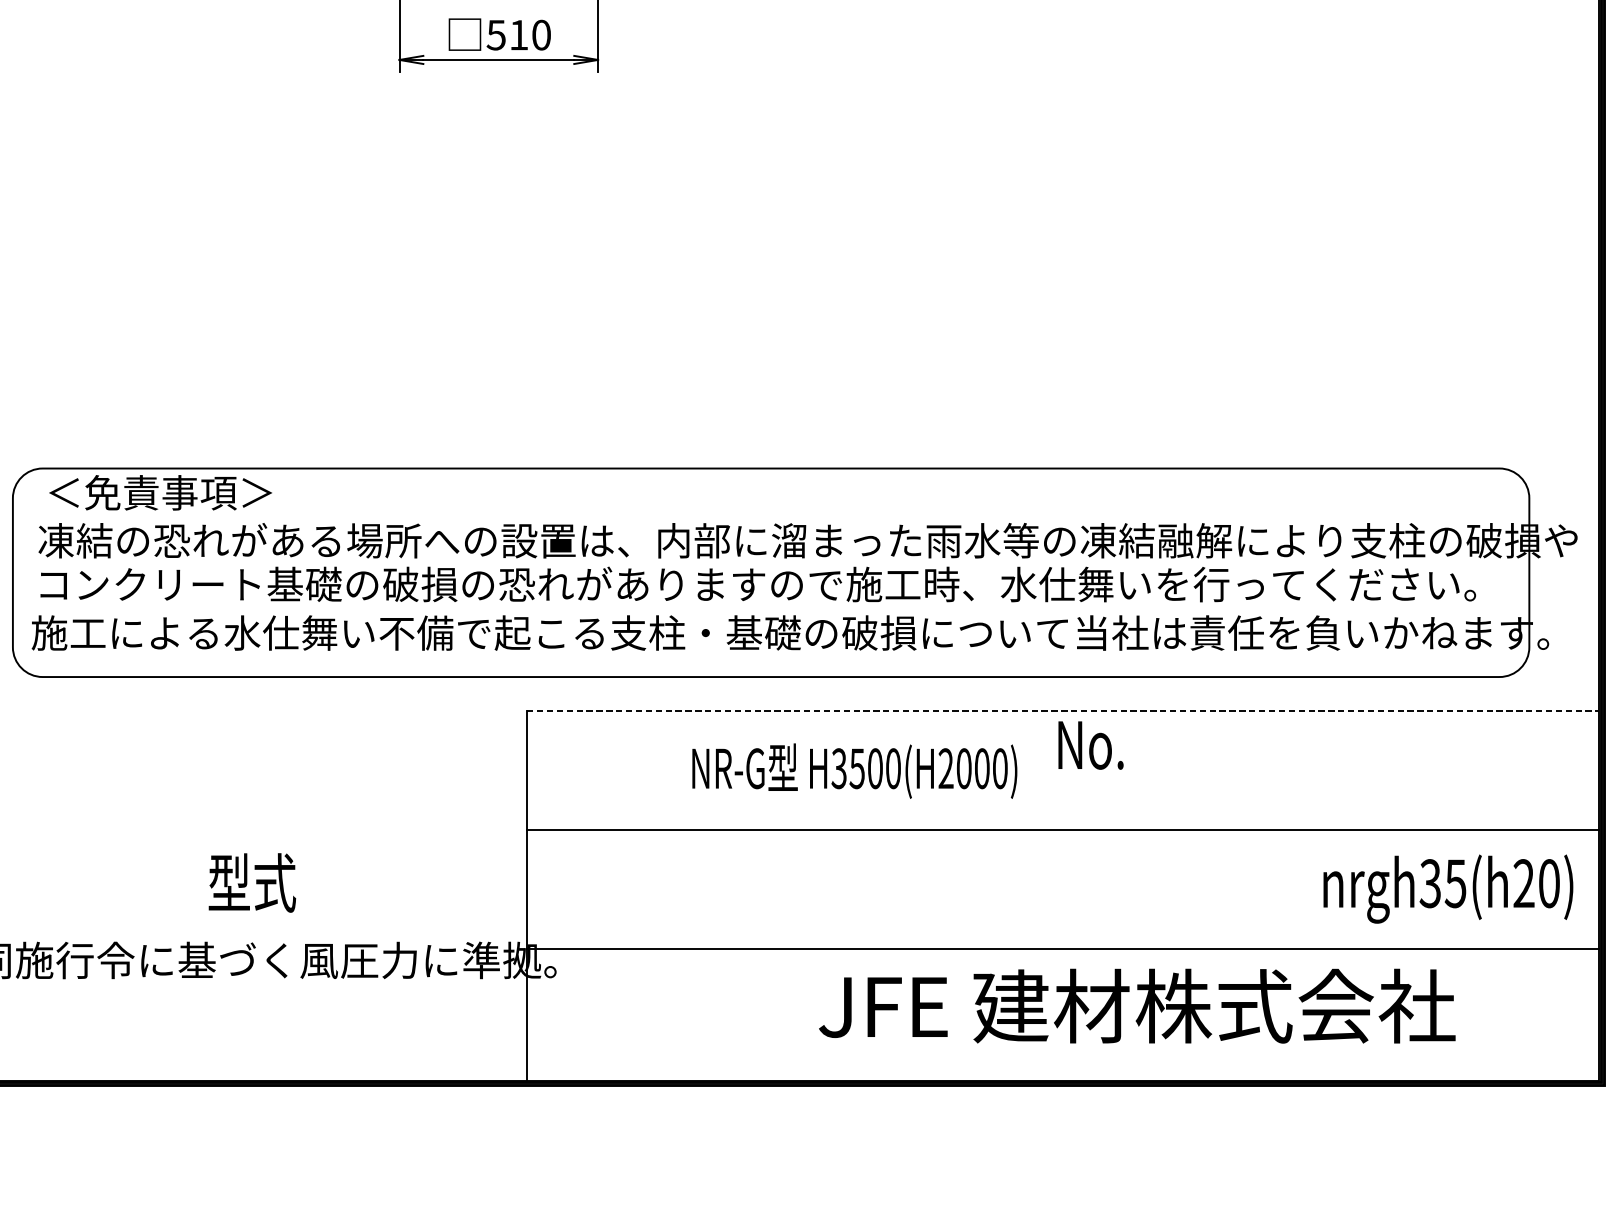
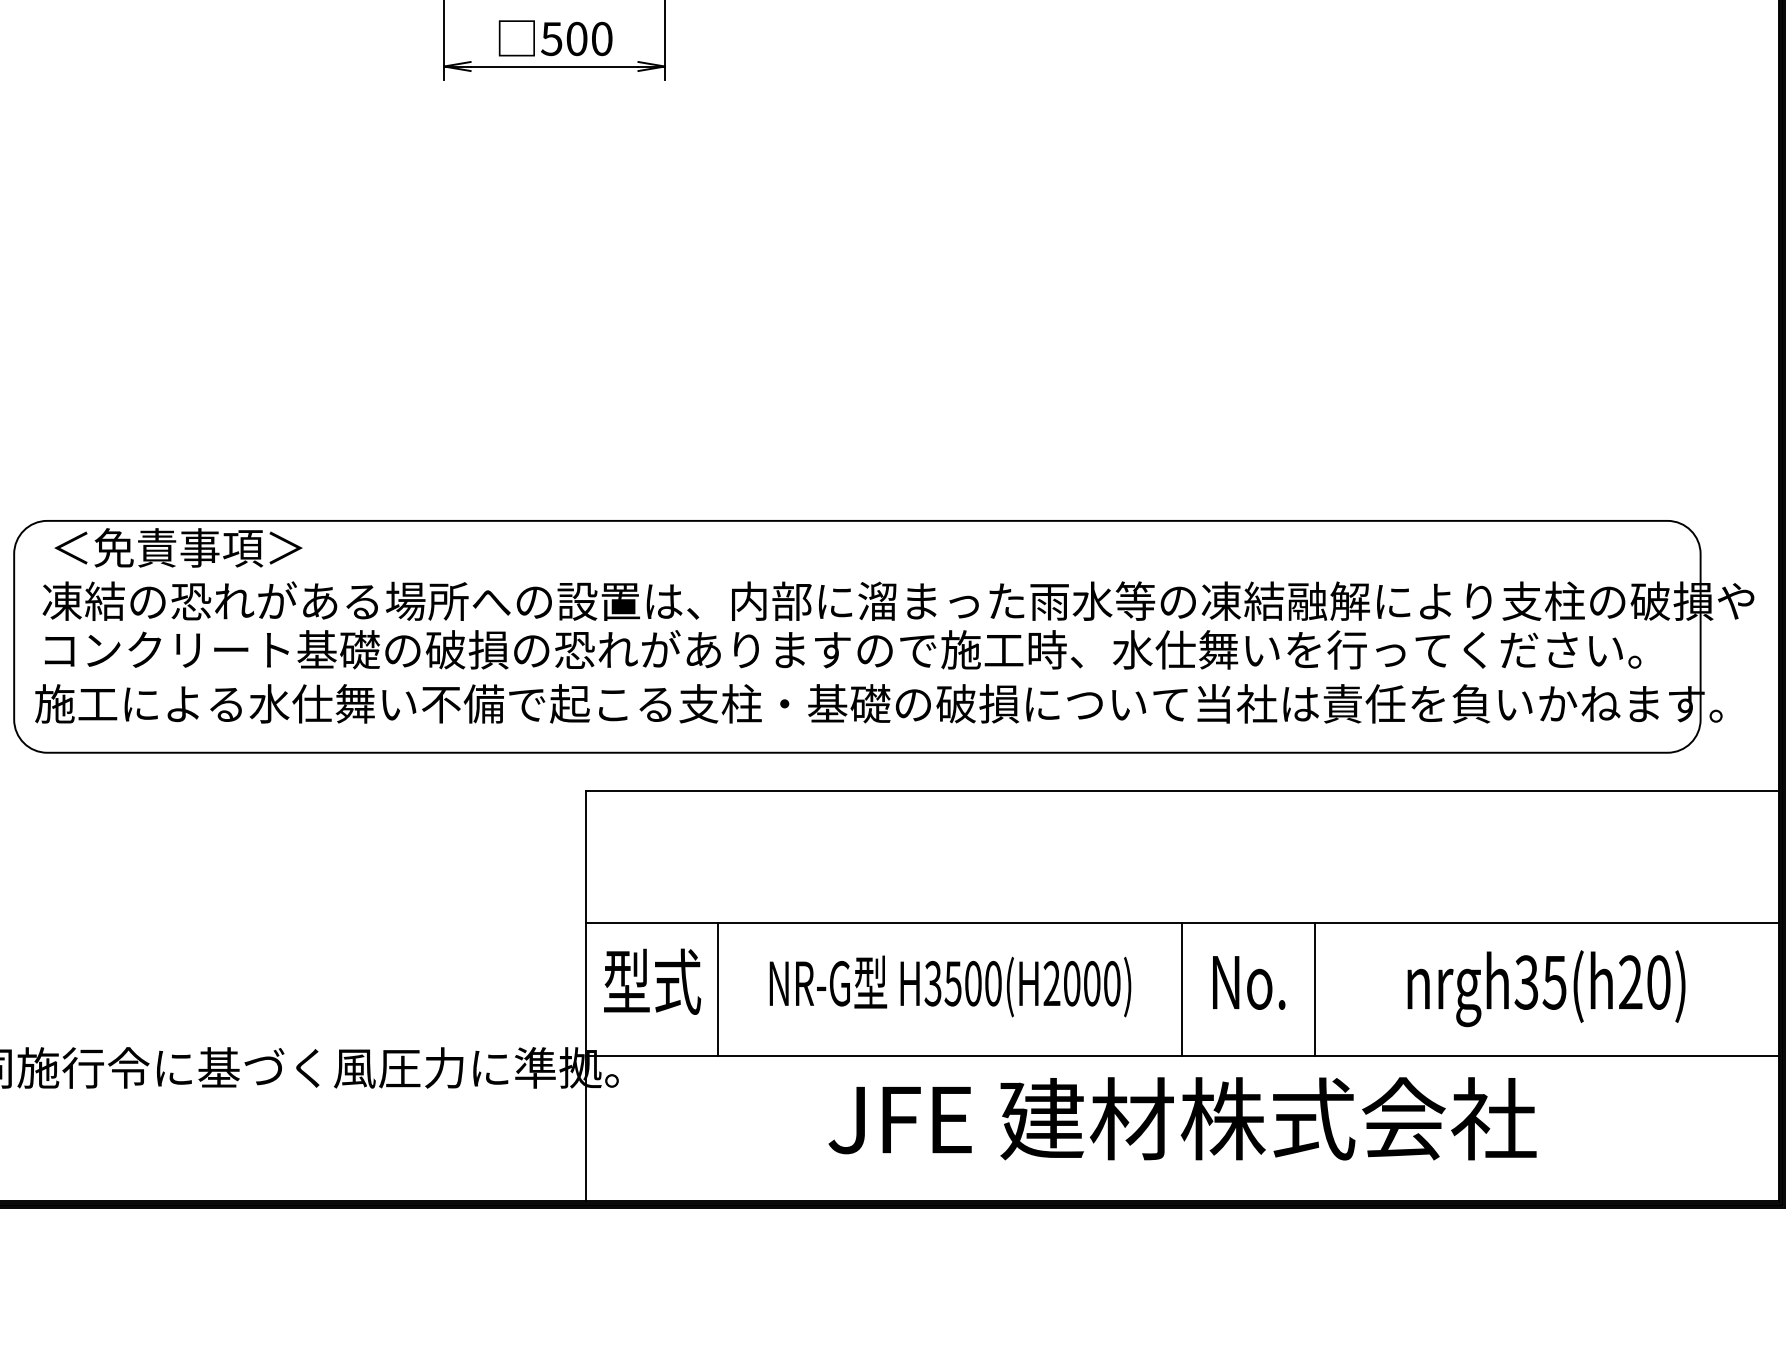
text: (518, 34) -> (576, 38), 510 -> 500
line: (1063, 710) -> (1182, 790), dashed -> solid
text: (1091, 745) -> (1249, 982), moved
text: (854, 771) -> (950, 986), moved
text: (252, 882) -> (652, 981), moved
line: (646, 889) -> (718, 989), added
line: (1063, 889) -> (1182, 989), added
line: (1182, 889) -> (1314, 989), added
text: (1448, 889) -> (1546, 988), moved
text: (1137, 1005) -> (1182, 1118), moved

